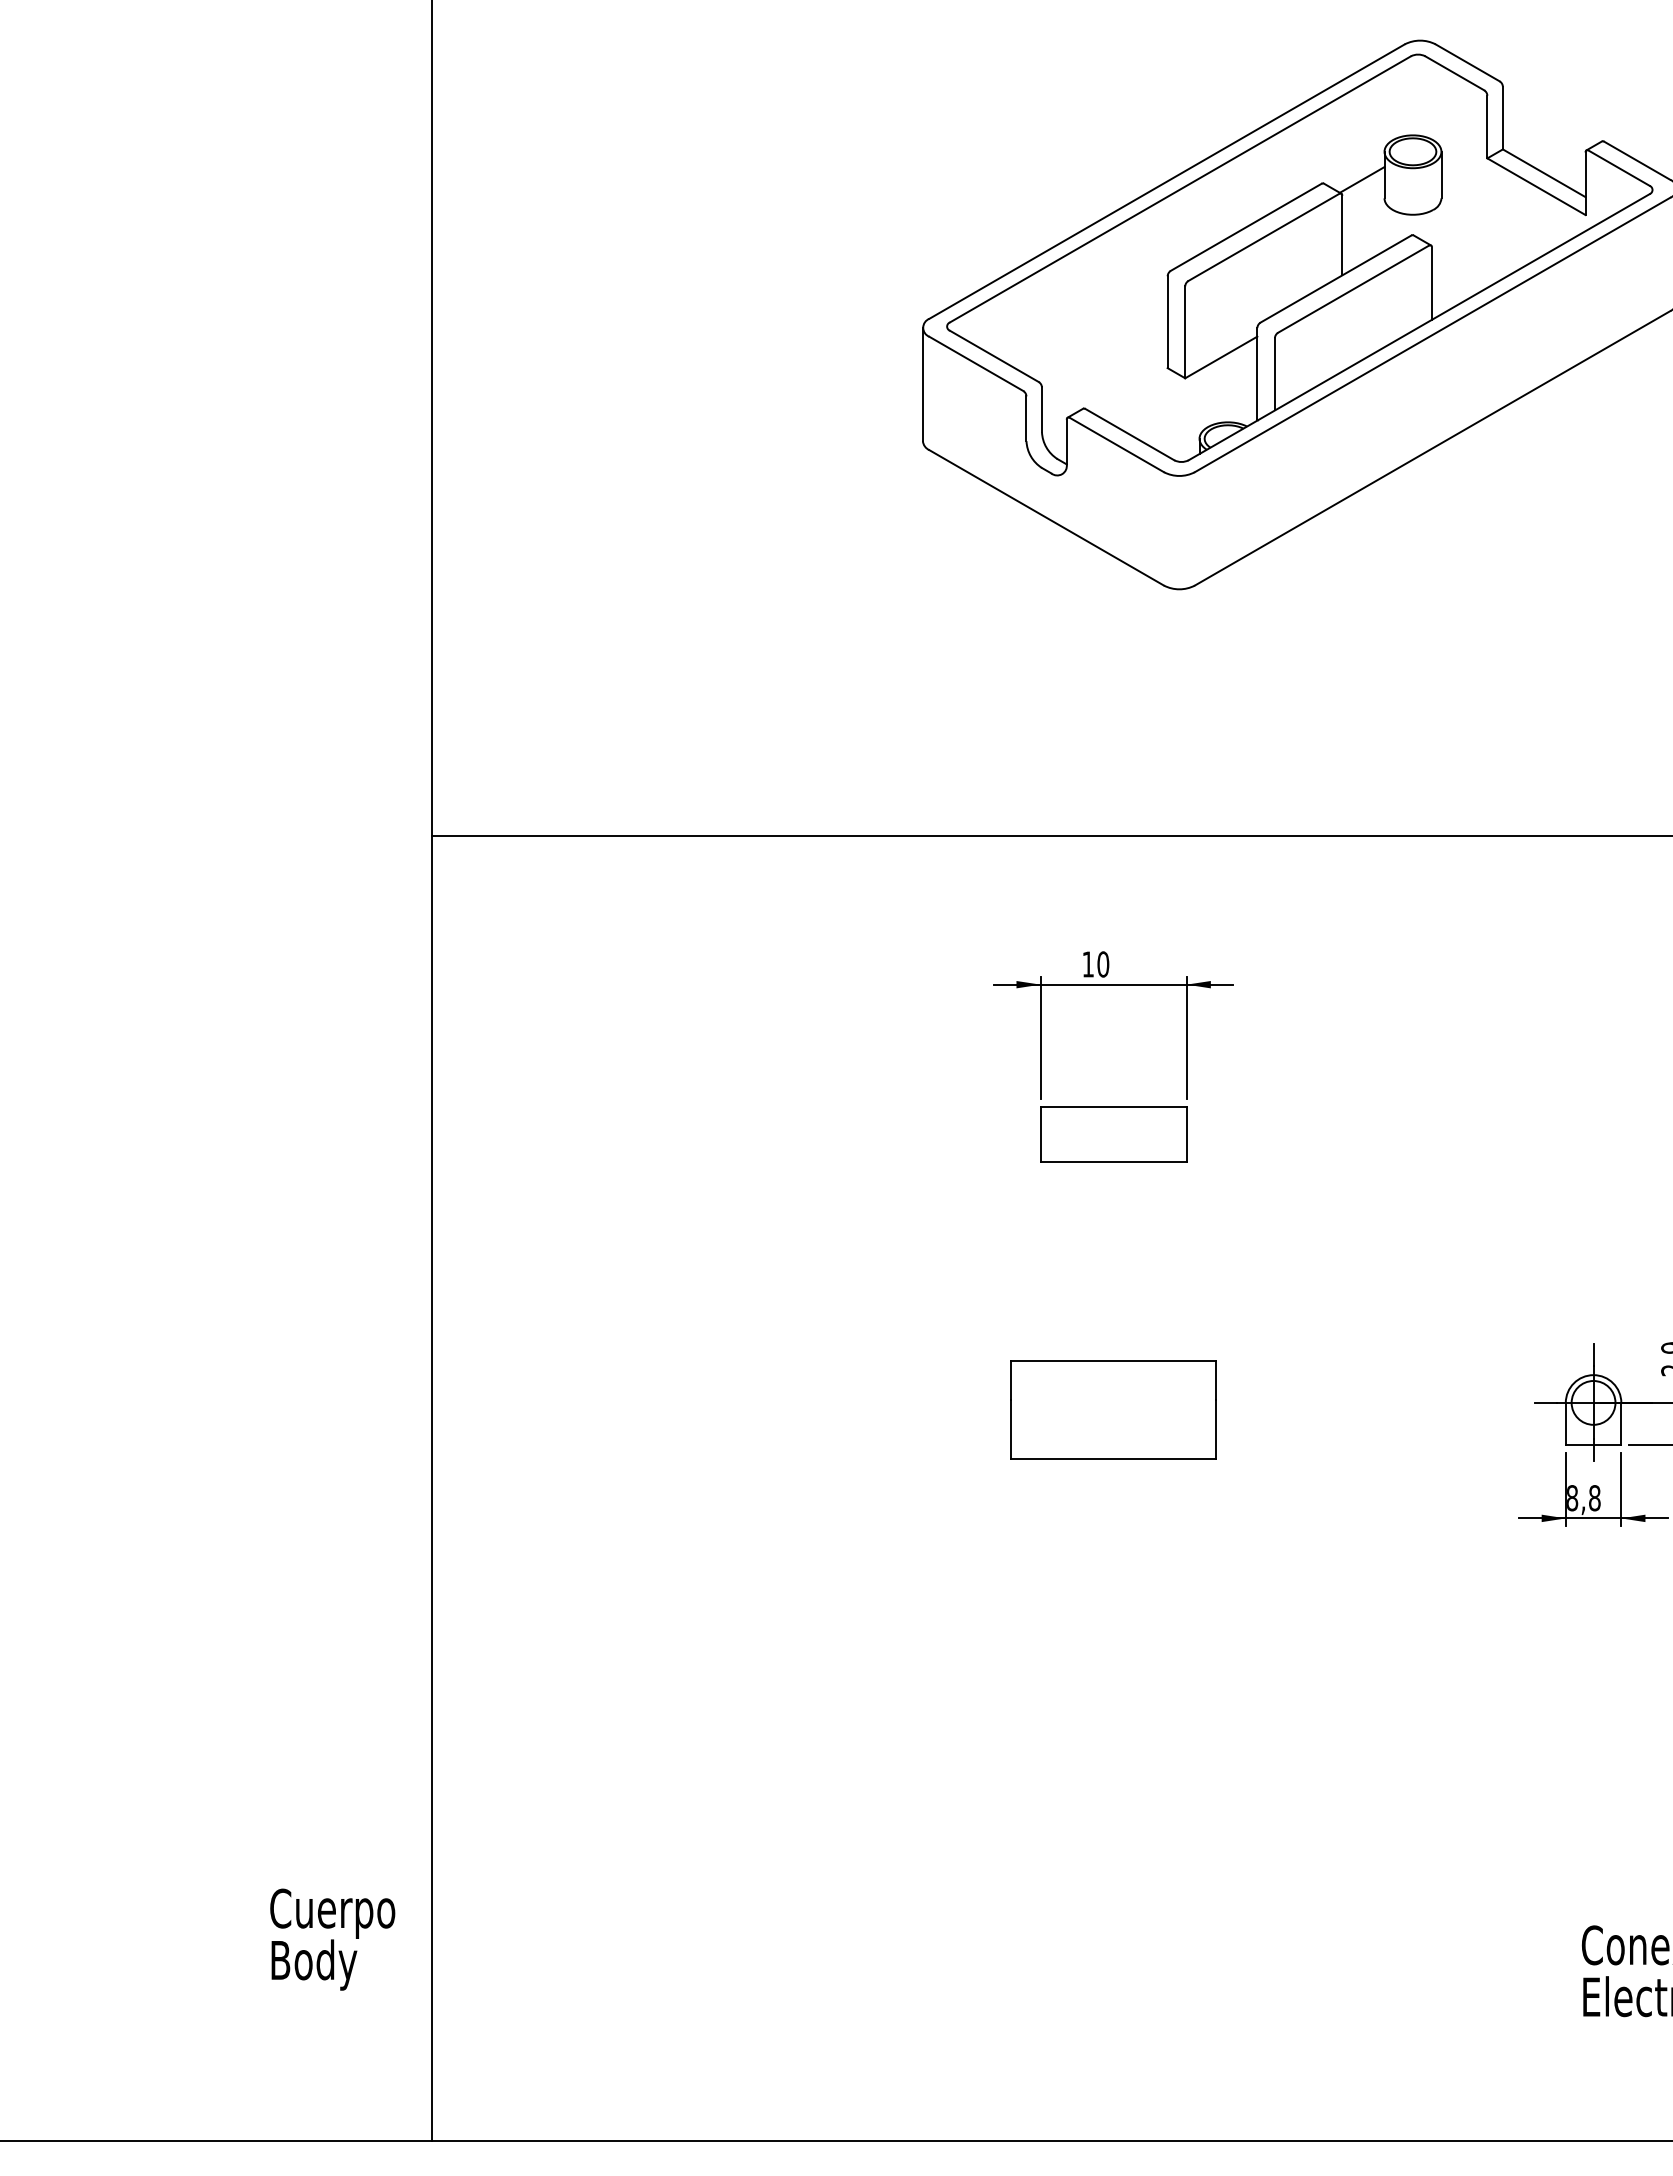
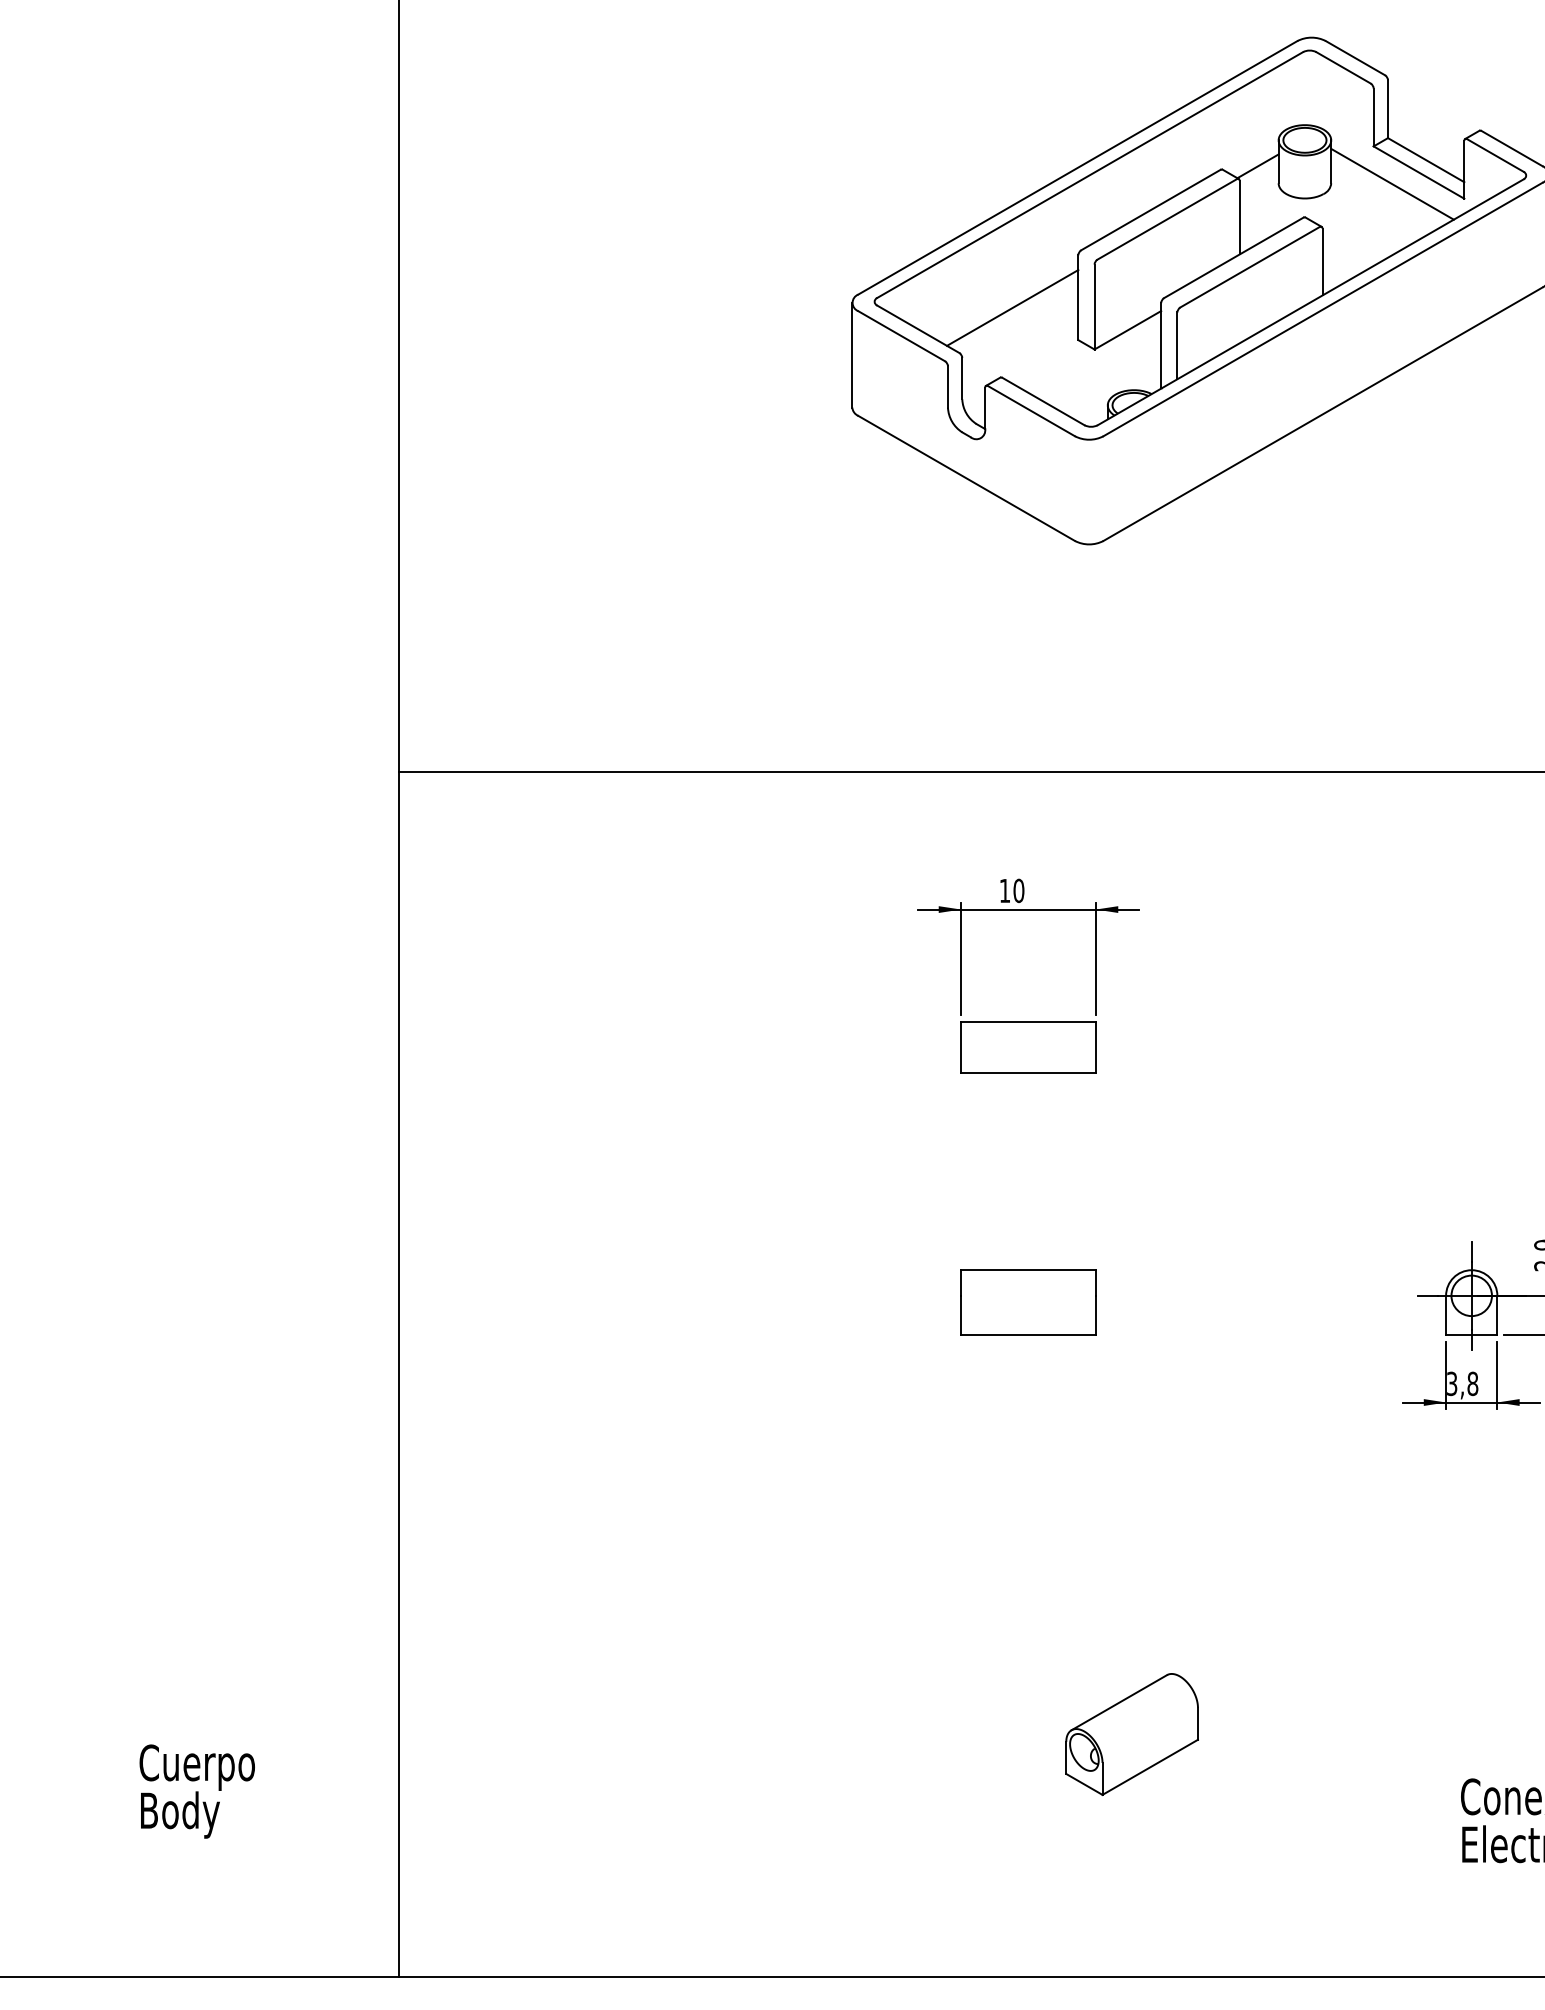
line: (1507, 199) -> (1392, 184), added
line: (1096, 333) -> (1012, 308), added
part: (1113, 1409) -> (1028, 1301), size x0.71
text: (1572, 1498) -> (1452, 1384), 8,8 -> 3,8
part: (1225, 1877) -> (1131, 1734), added
text: (332, 1939) -> (197, 1791), moved

